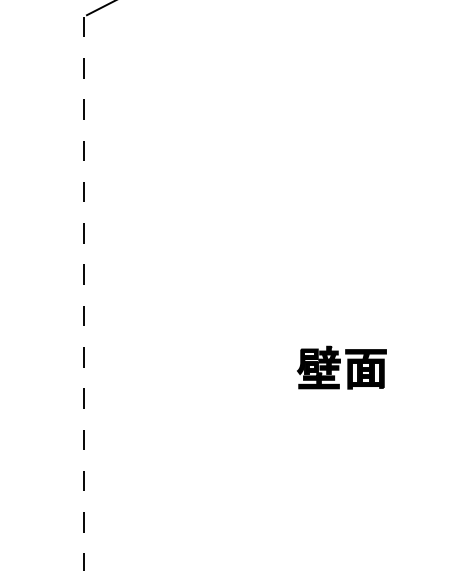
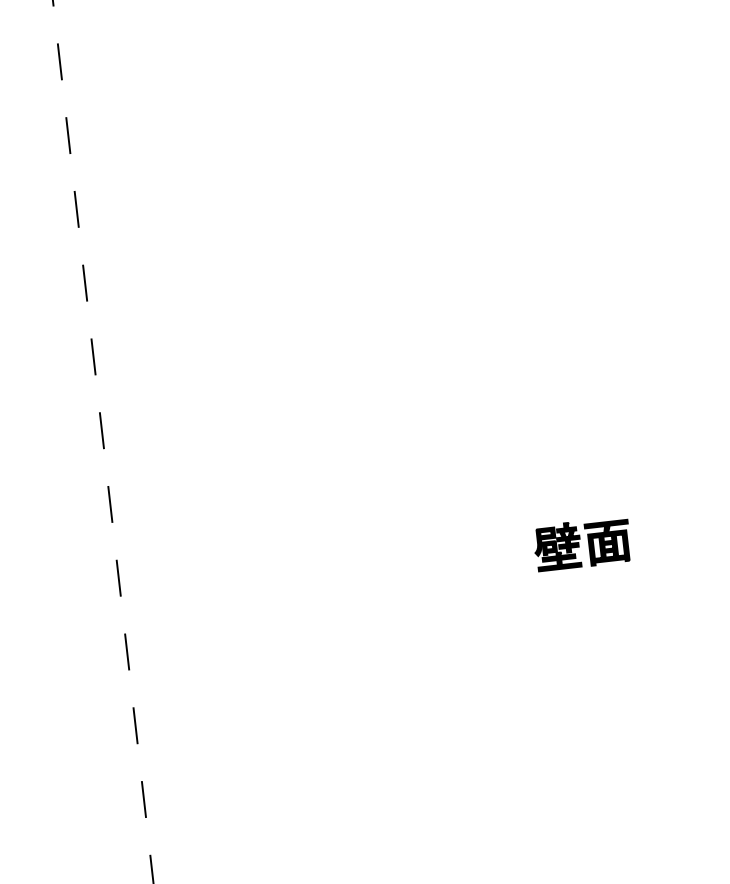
part: (341, 367) -> (581, 543), size x0.6

